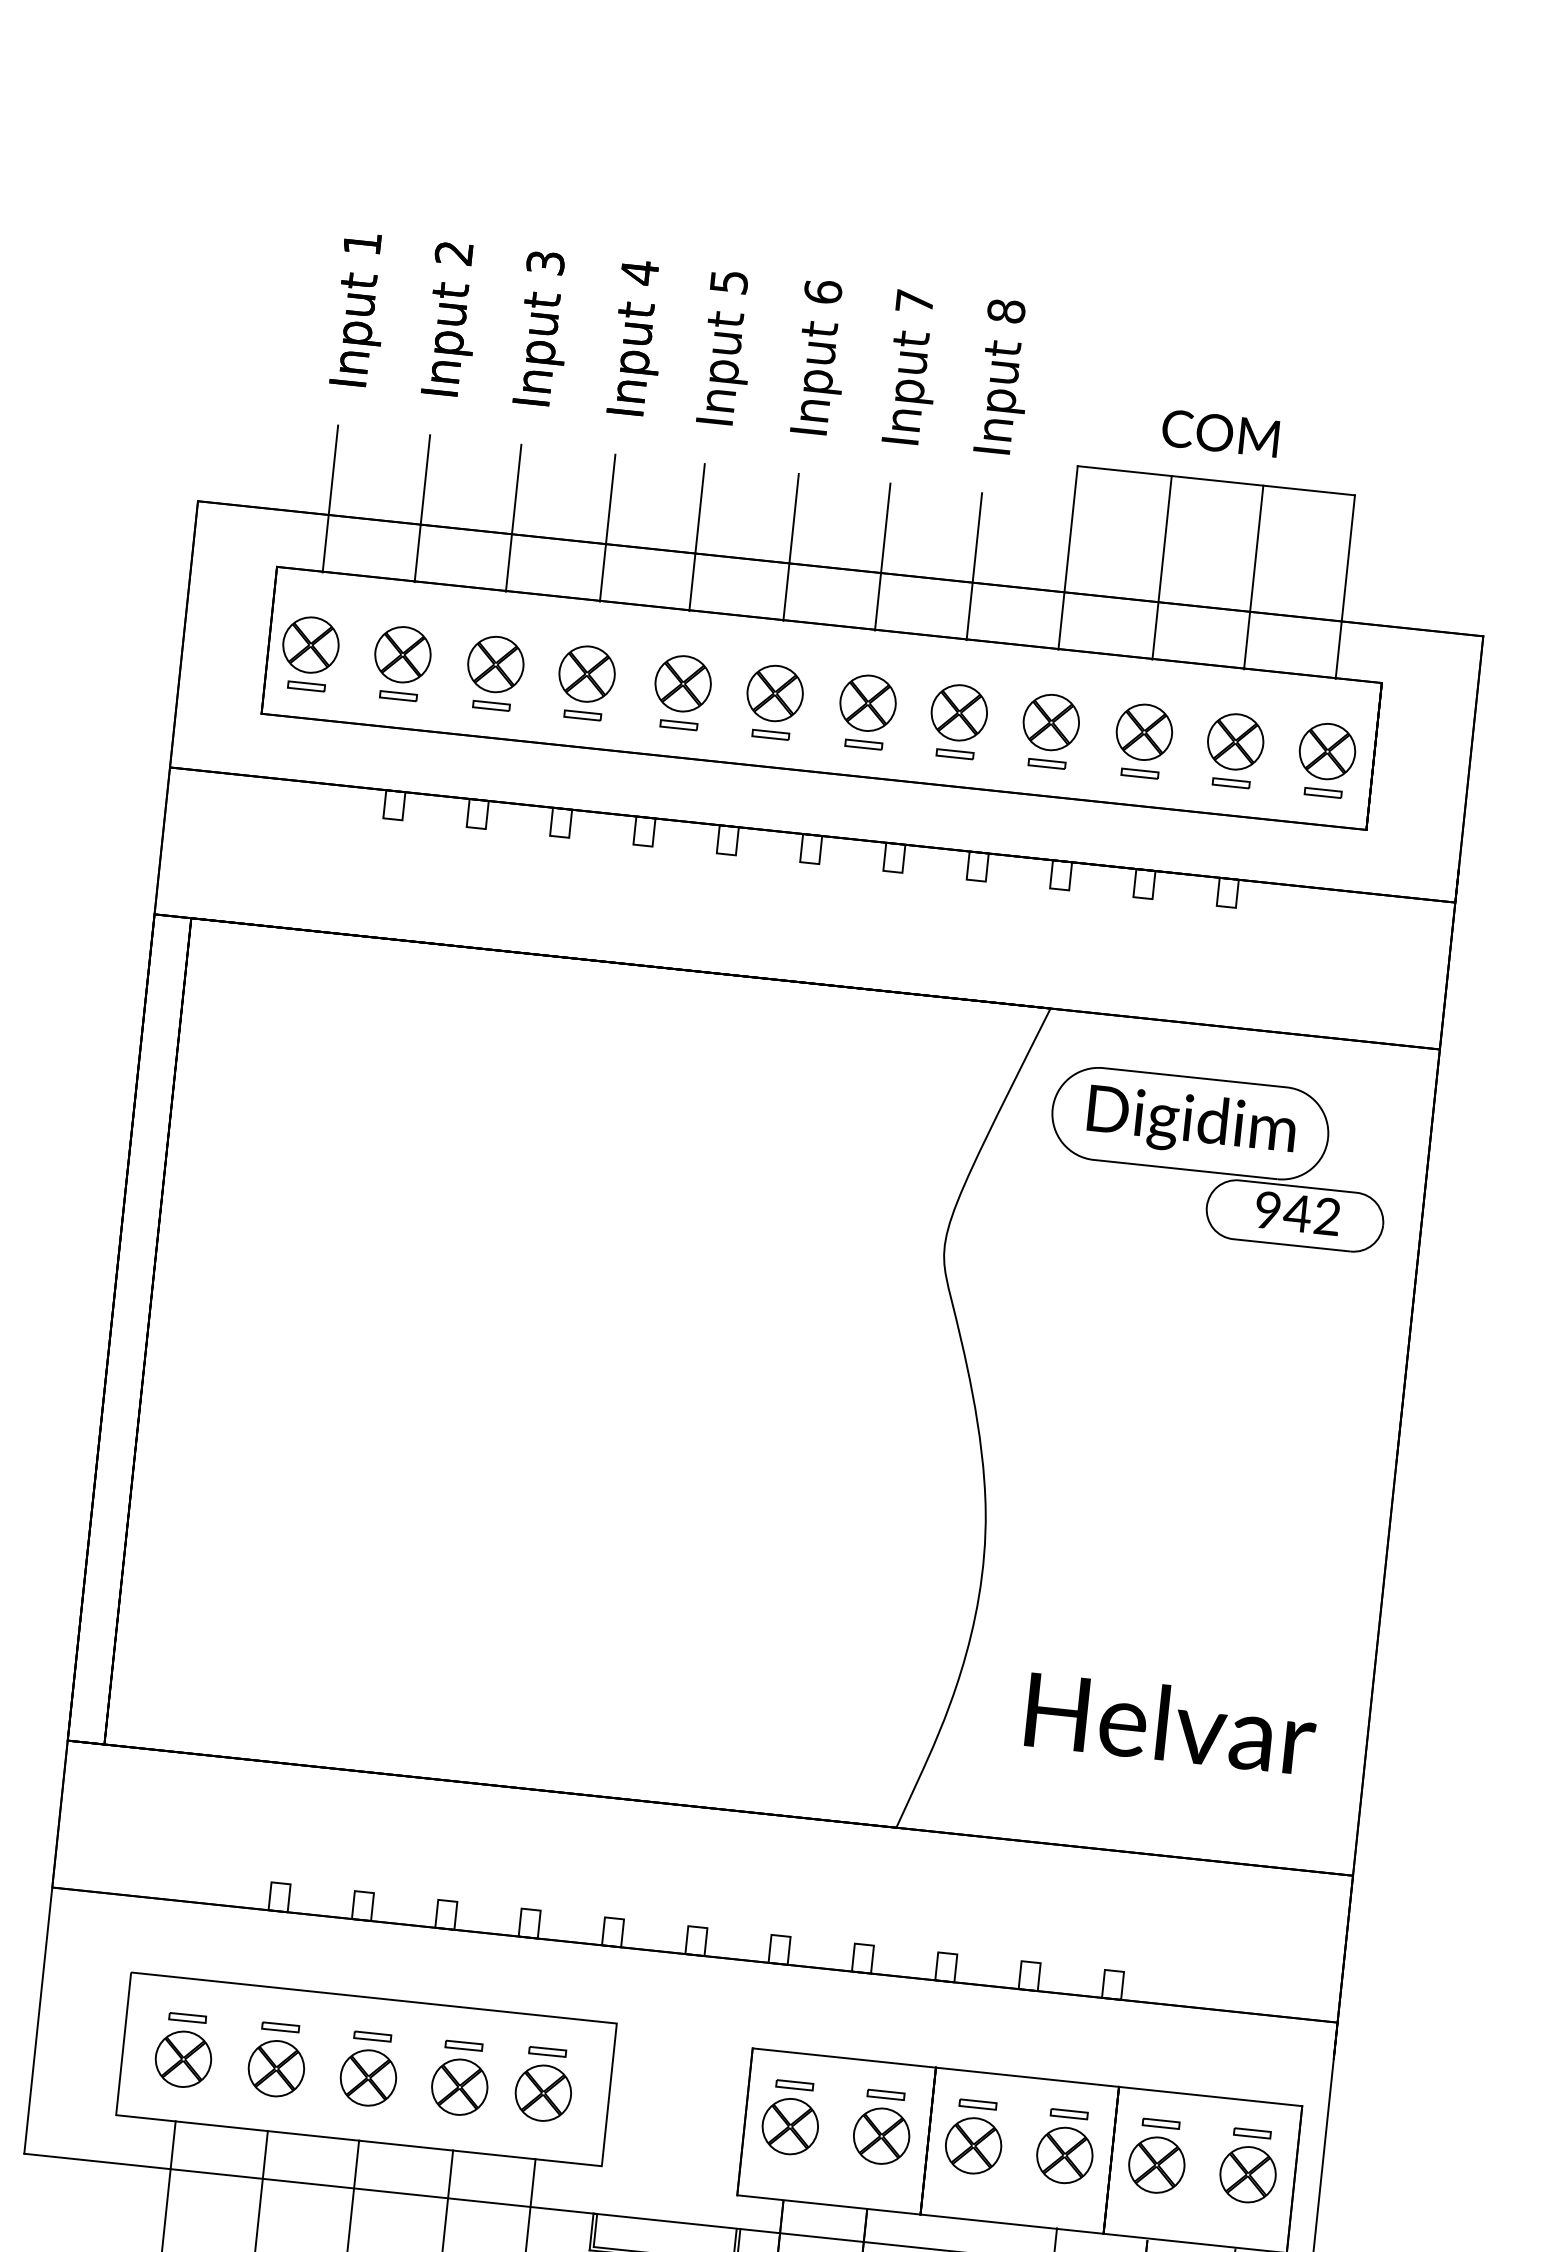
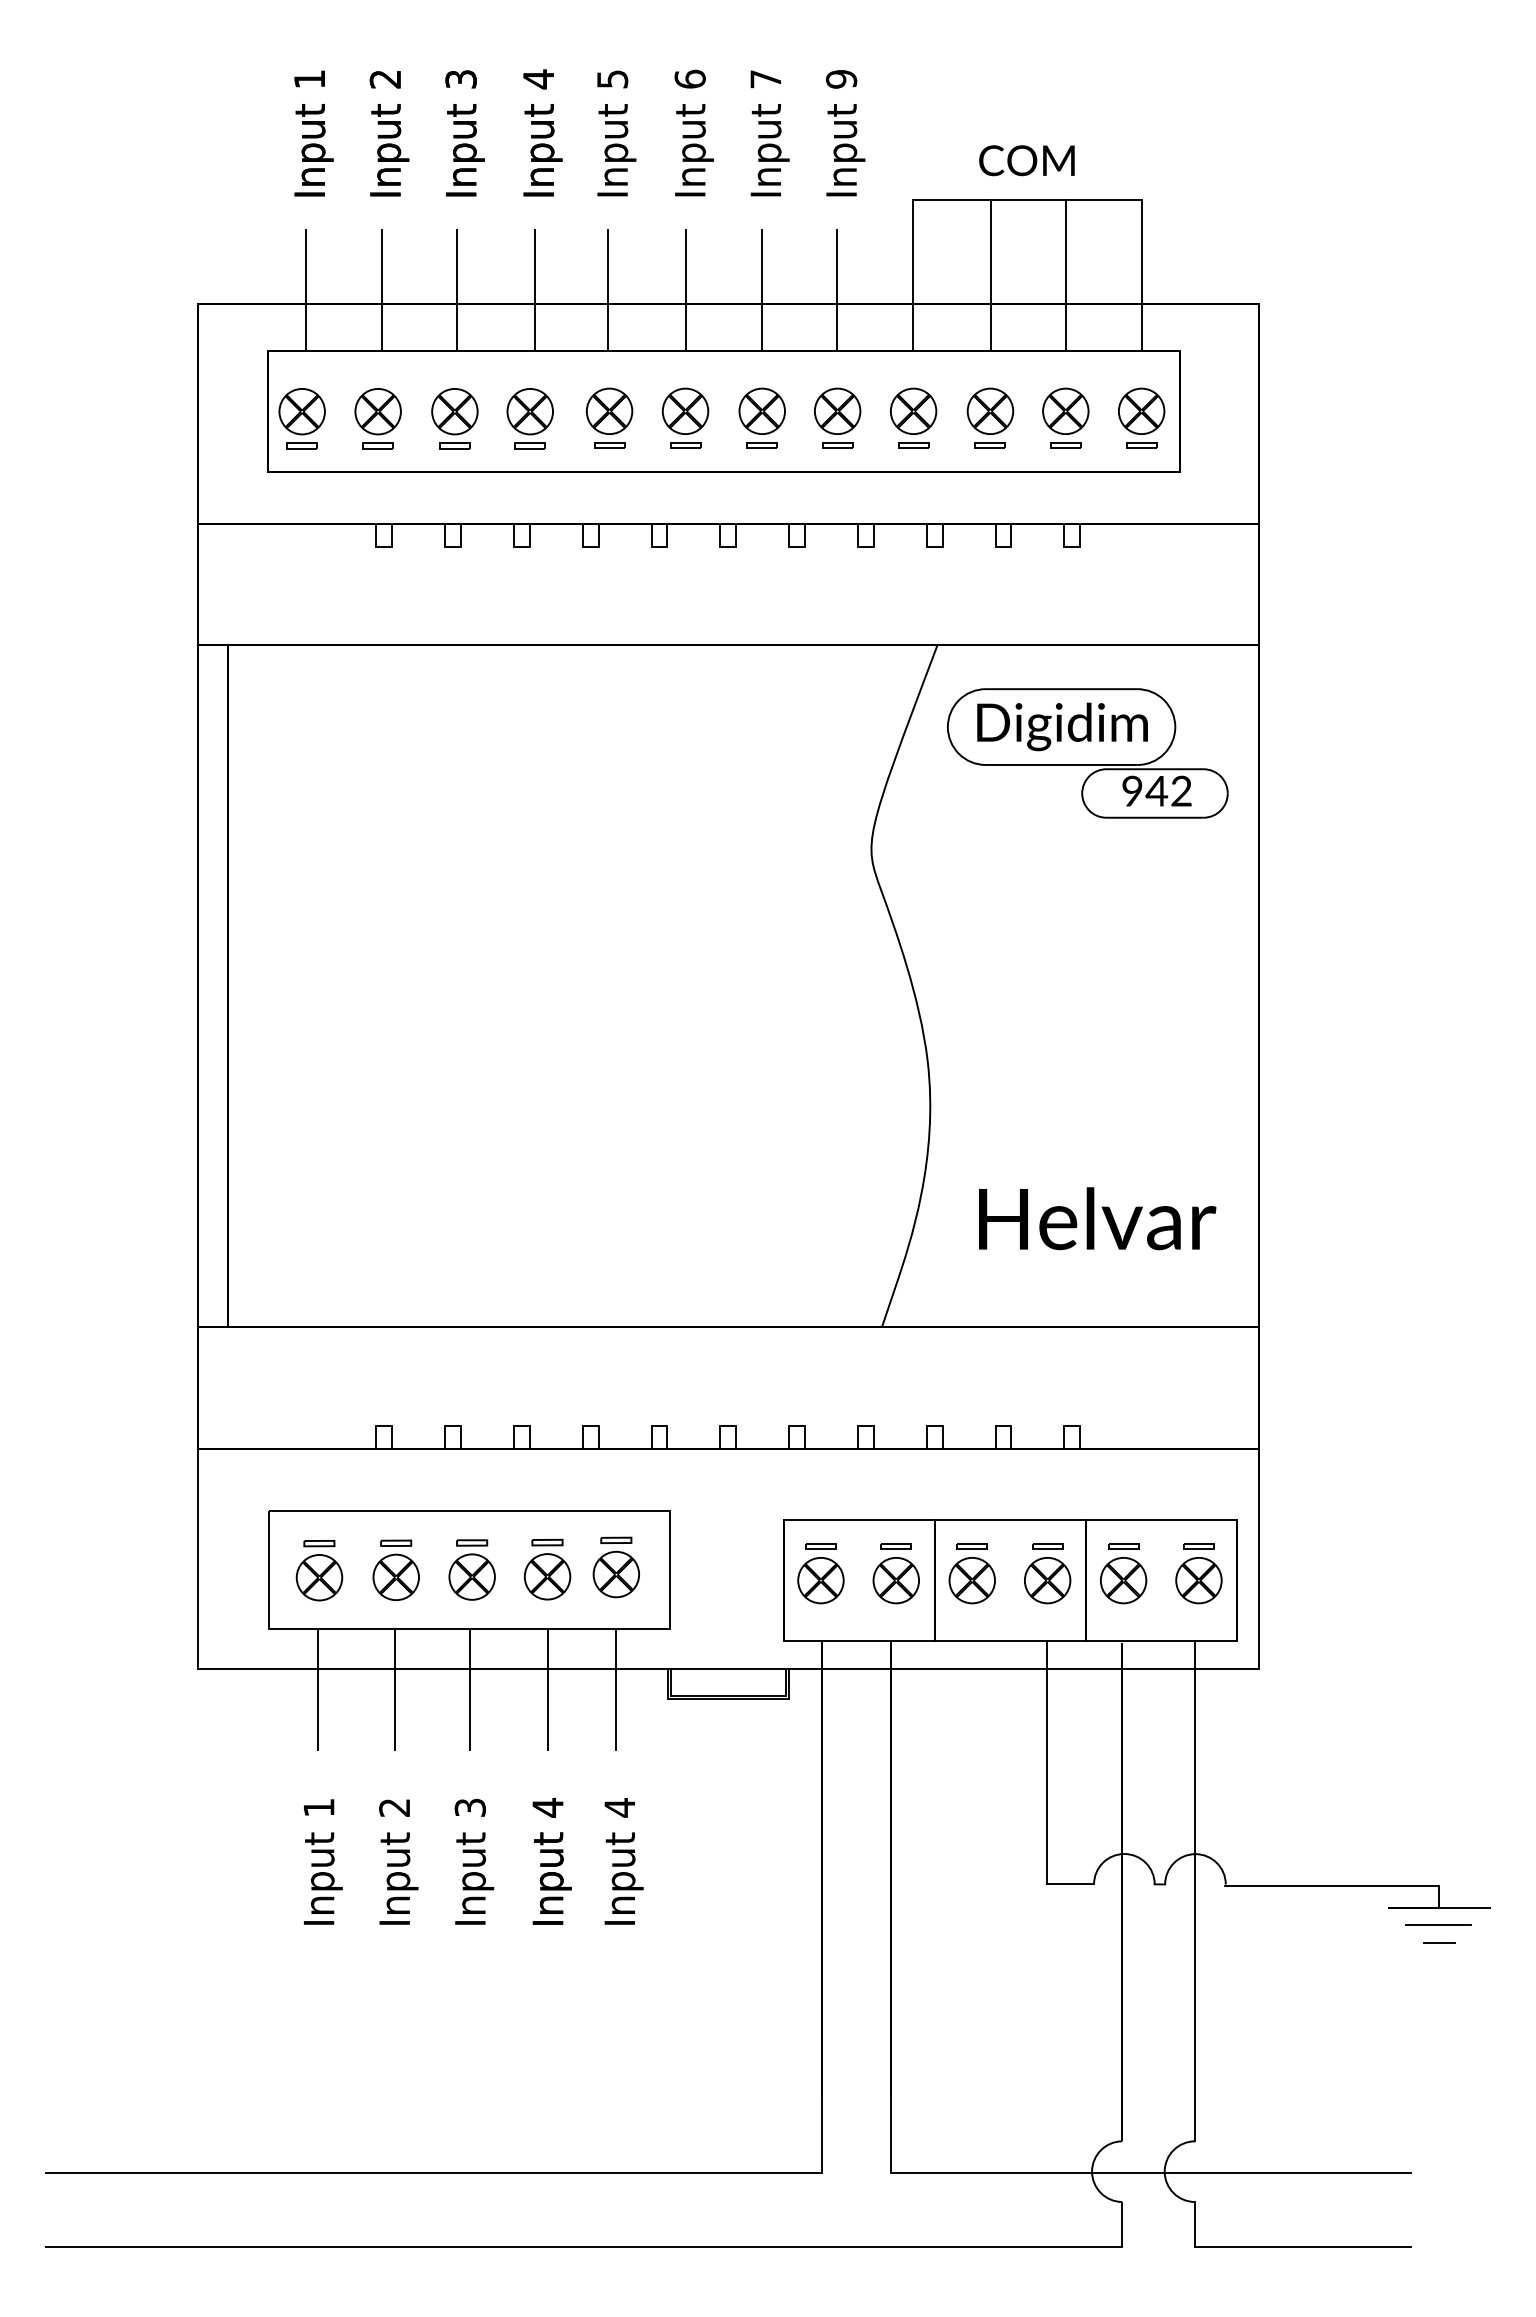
text: (1006, 311) -> (841, 79), 8 -> 9

